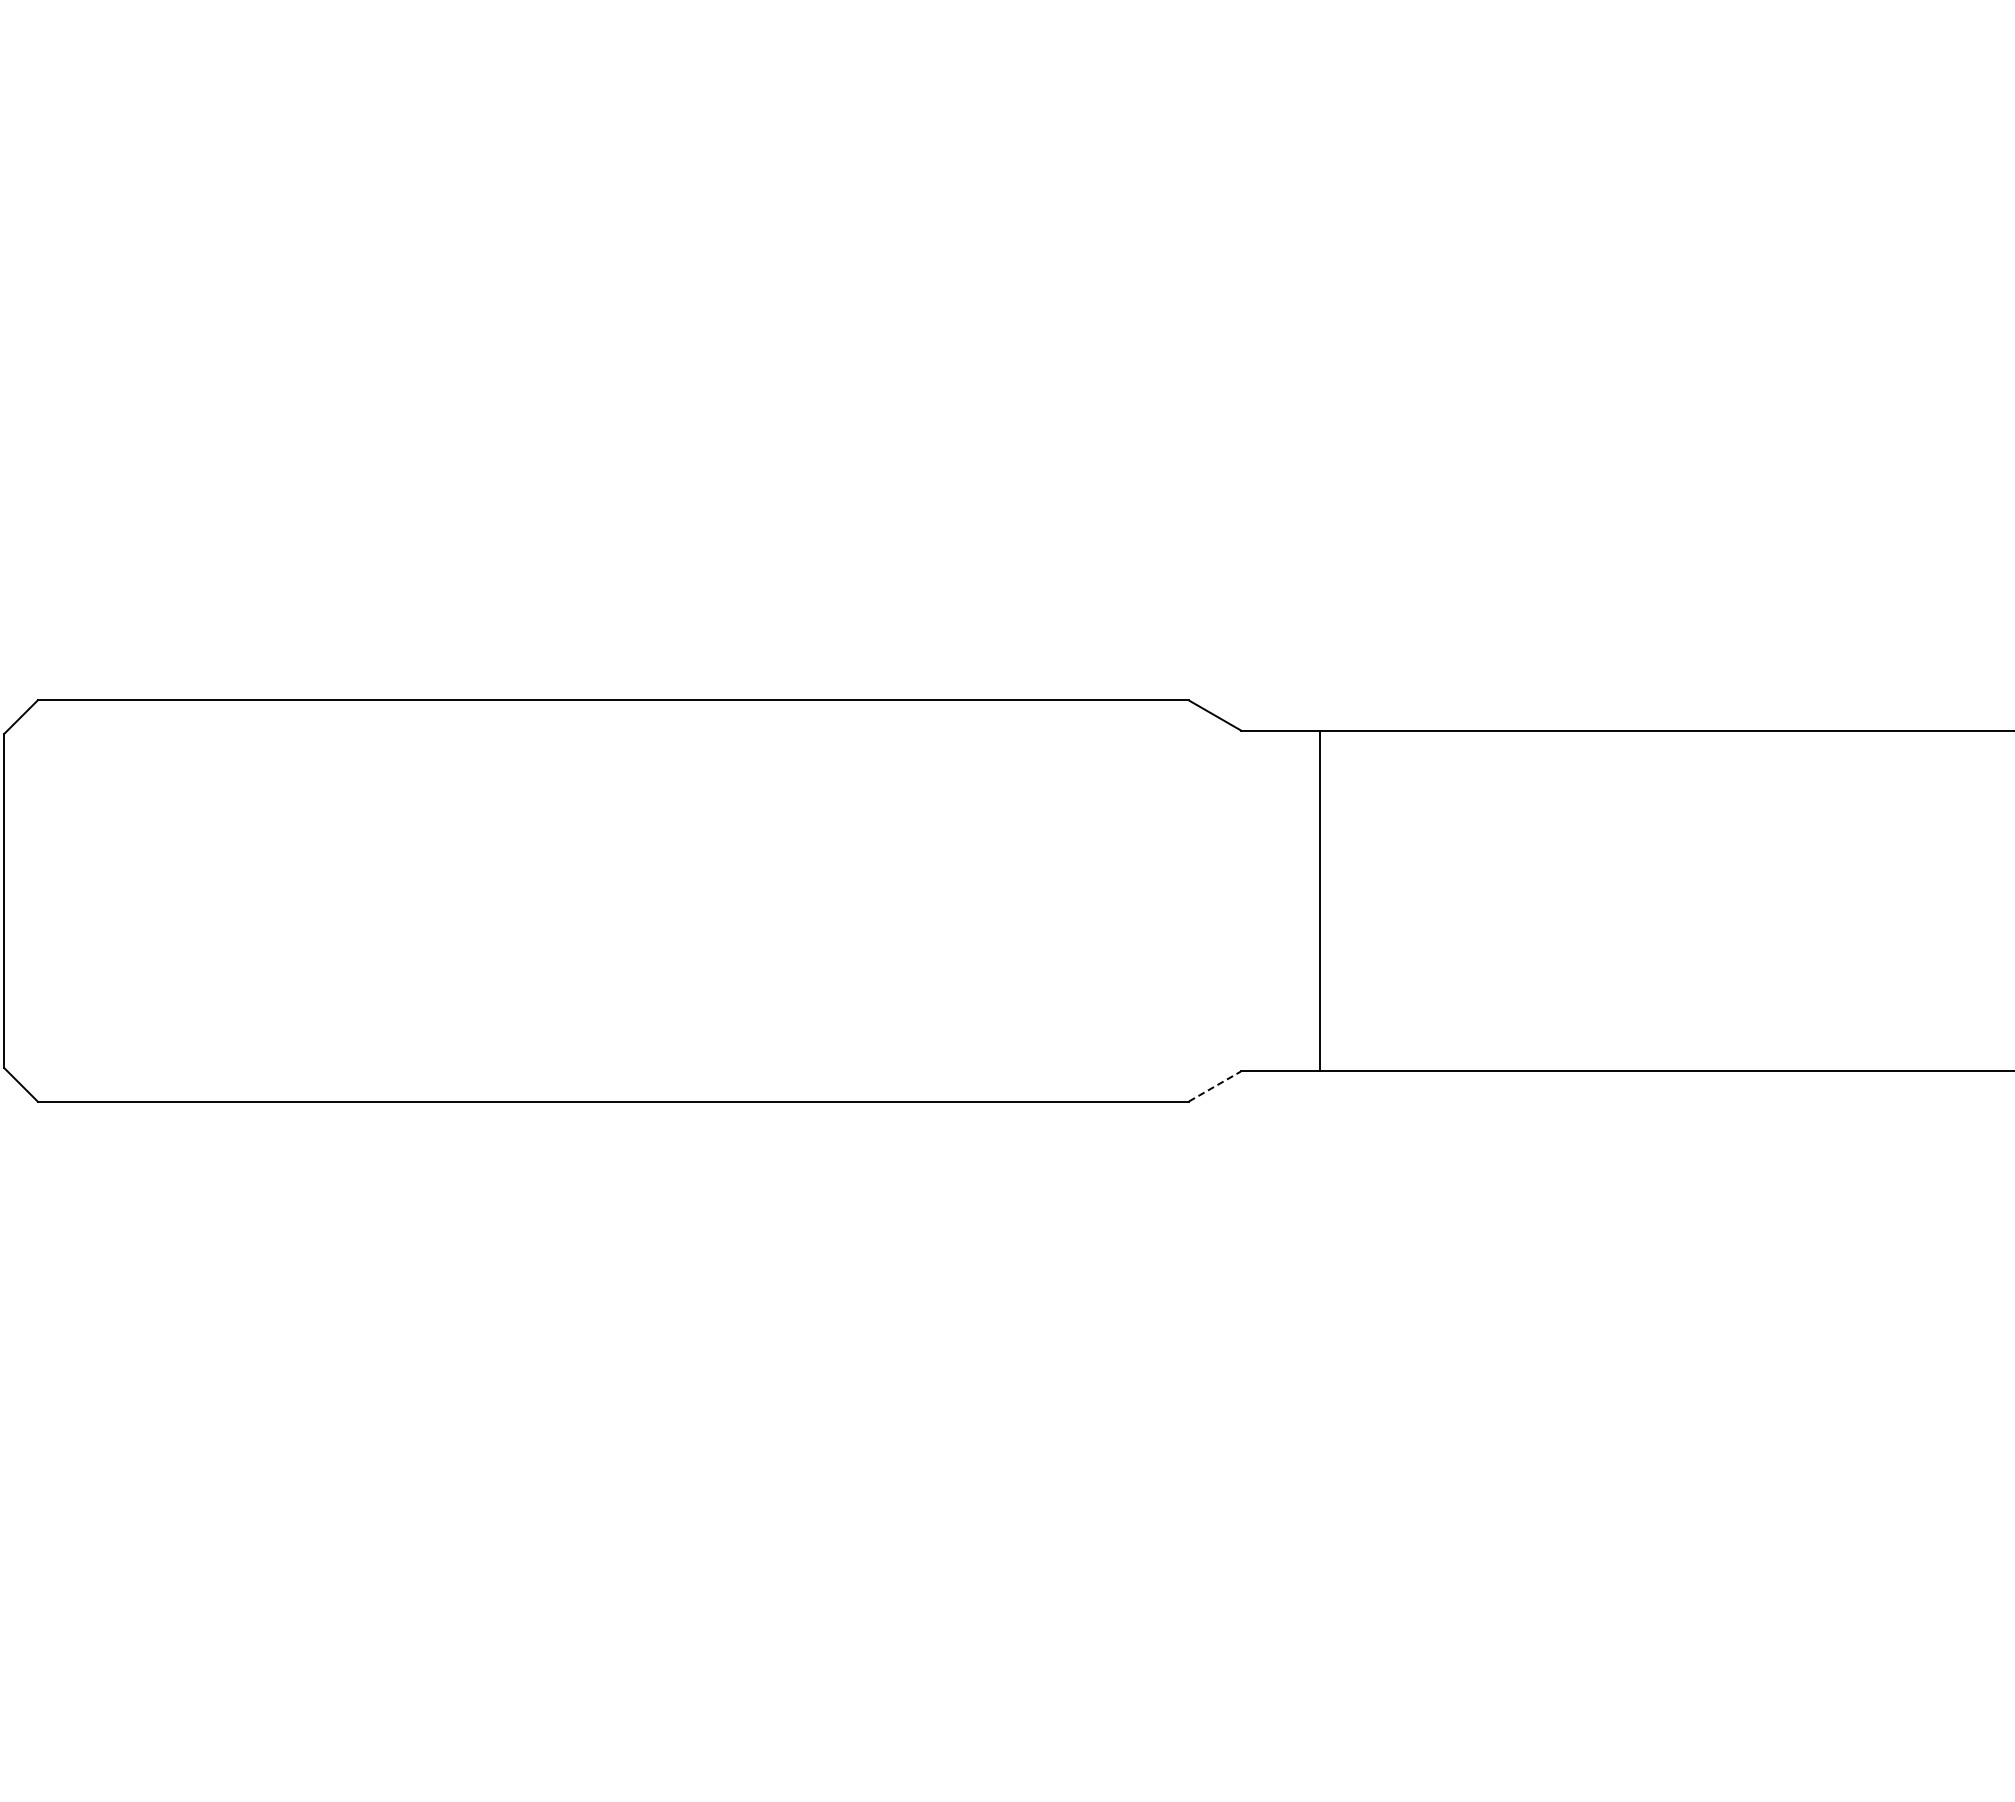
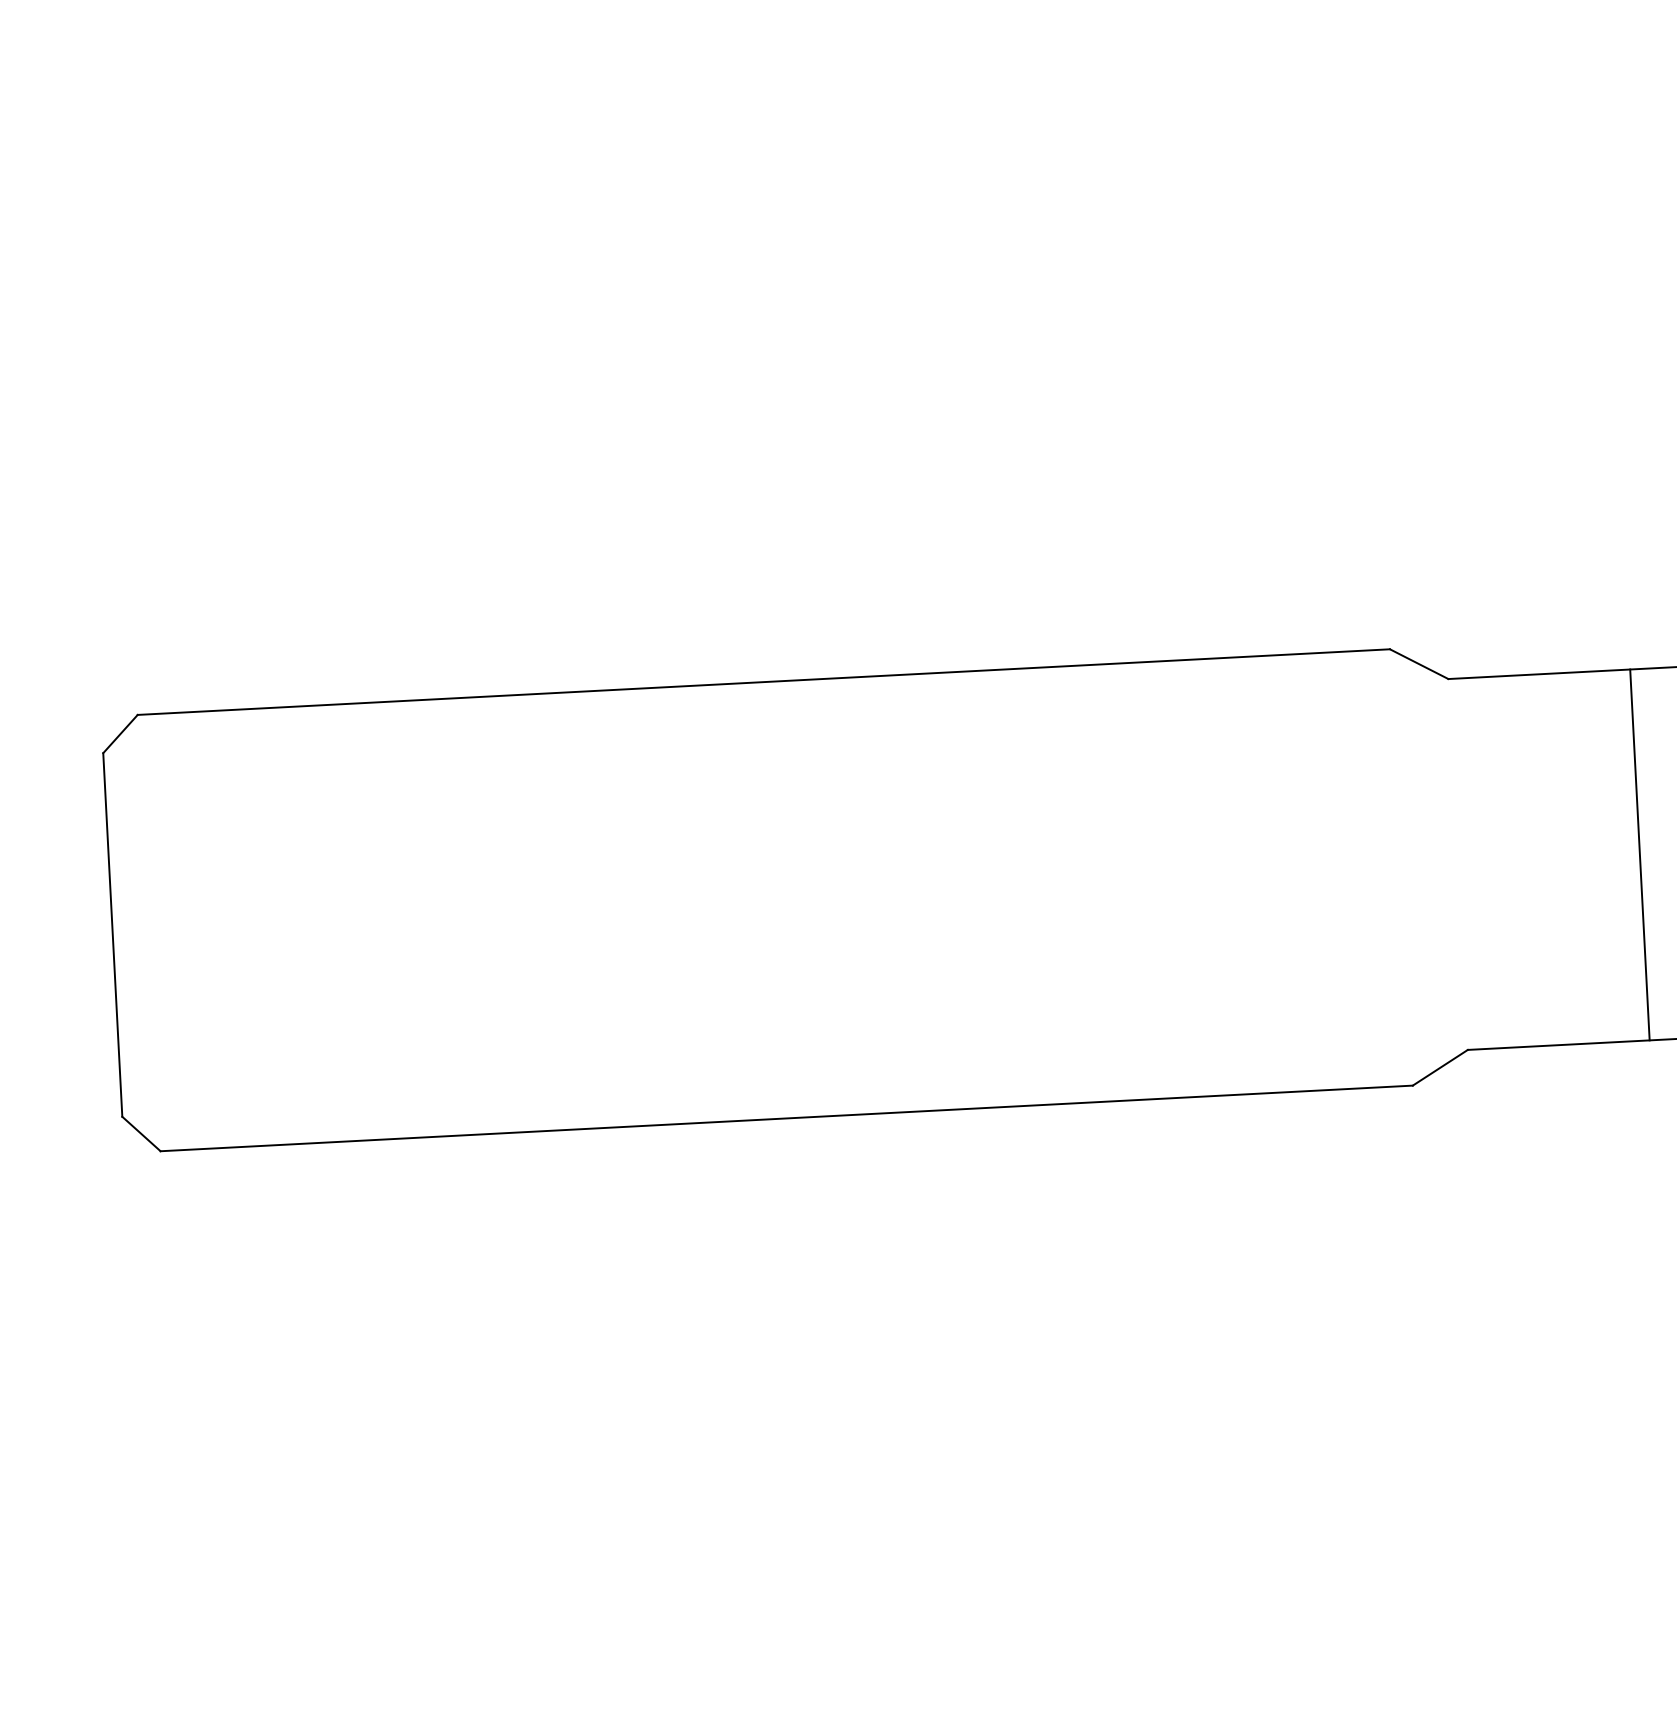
line: (1320, 900) -> (1640, 854), moved
line: (1215, 1086) -> (1440, 1067), dashed -> solid

